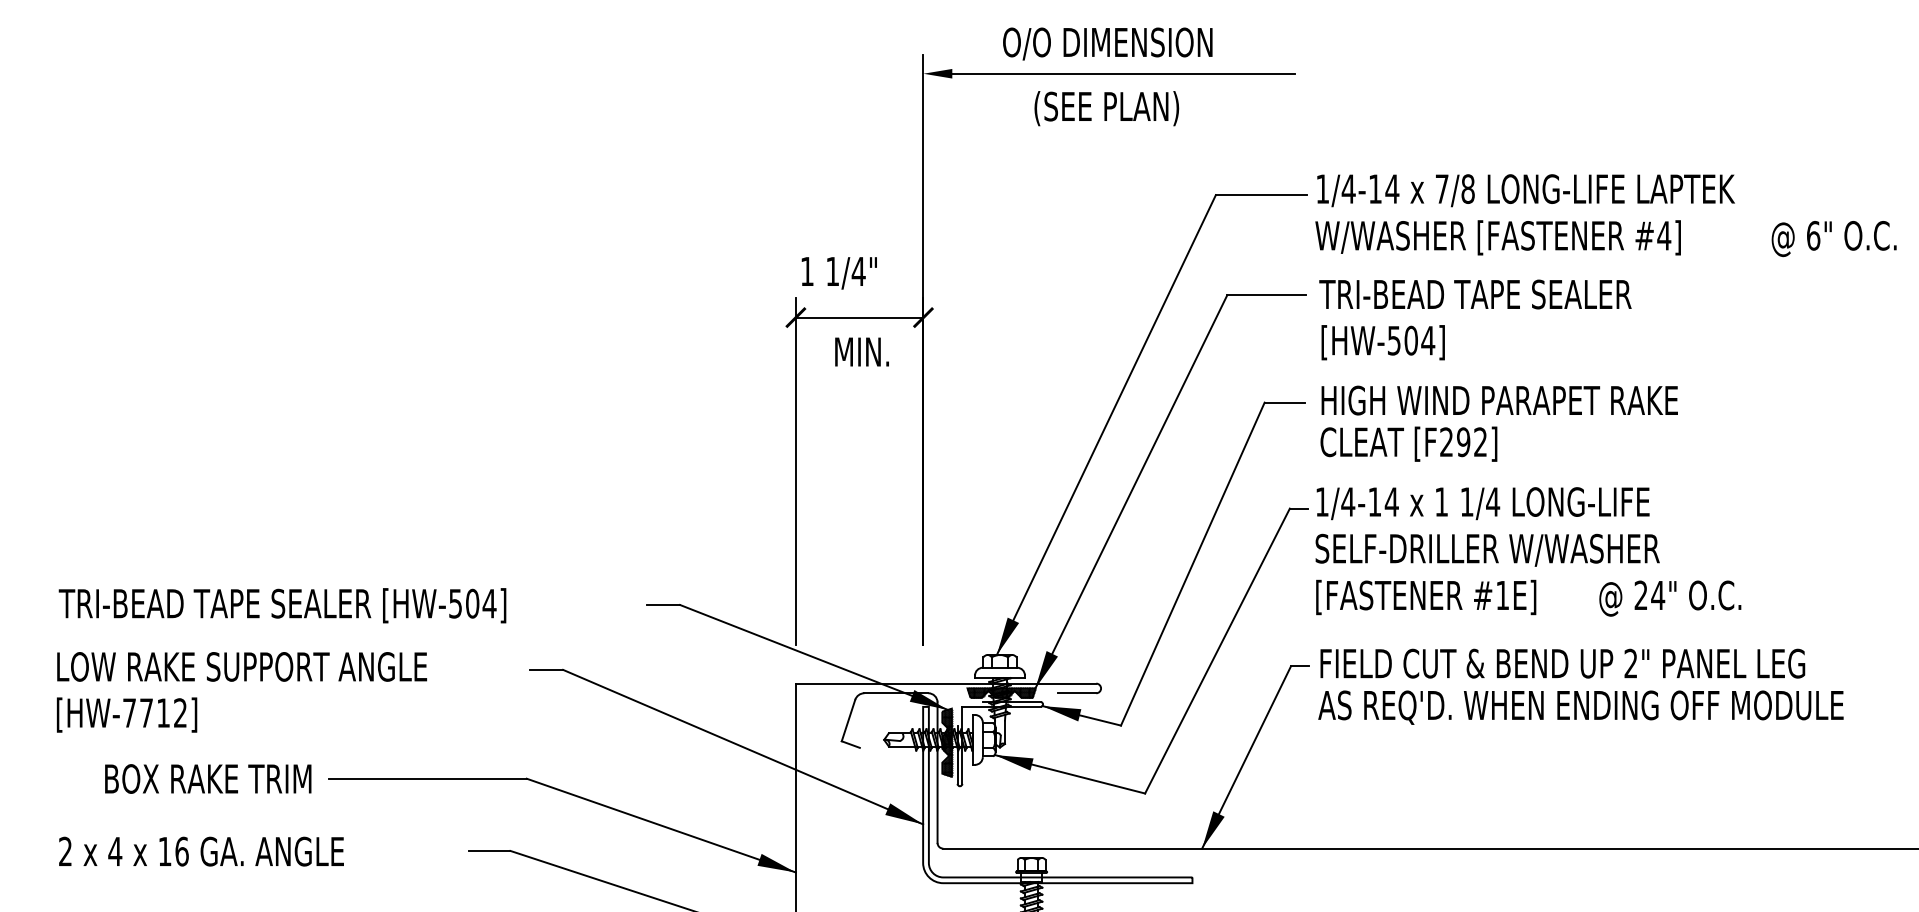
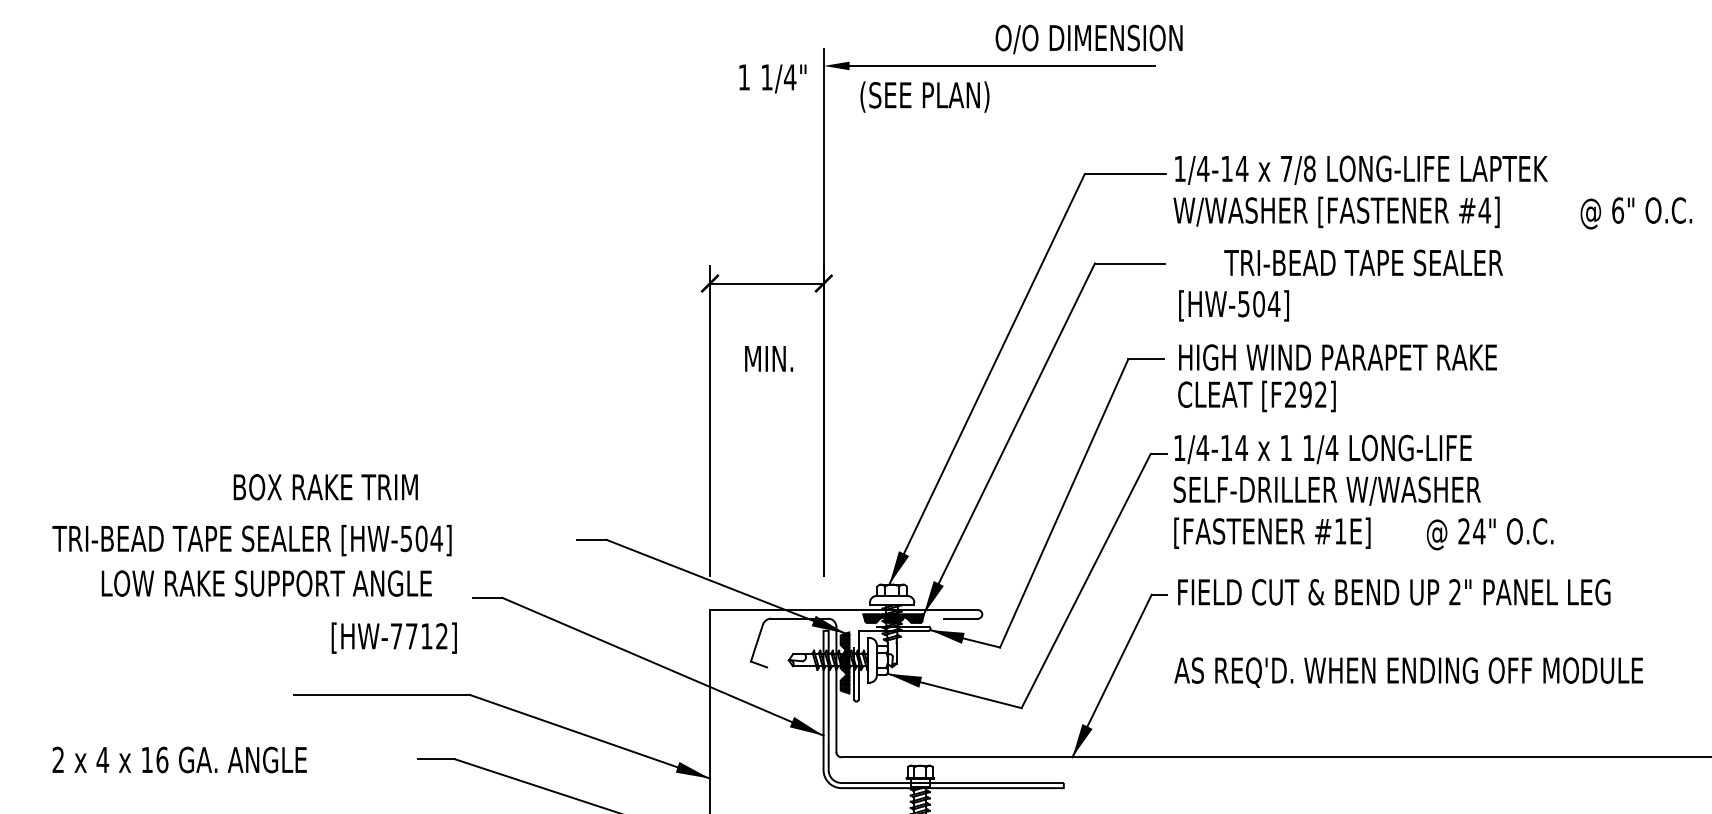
text: (1107, 43) -> (1088, 38), moved
text: (1106, 108) -> (924, 96), moved
text: (838, 273) -> (772, 79), moved
text: (1475, 294) -> (1363, 262), moved
text: (861, 351) -> (768, 358), moved
text: (242, 666) -> (267, 583), moved
text: (1580, 707) -> (1408, 672), moved
text: (126, 714) -> (393, 637), moved
text: (208, 778) -> (326, 486), moved

